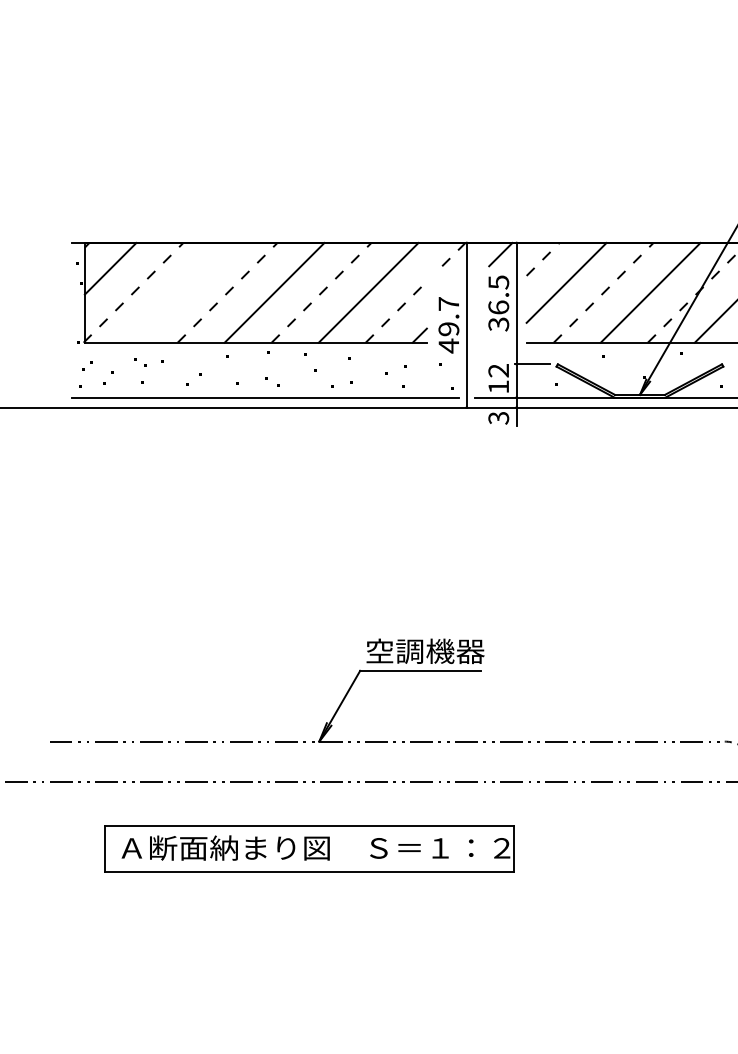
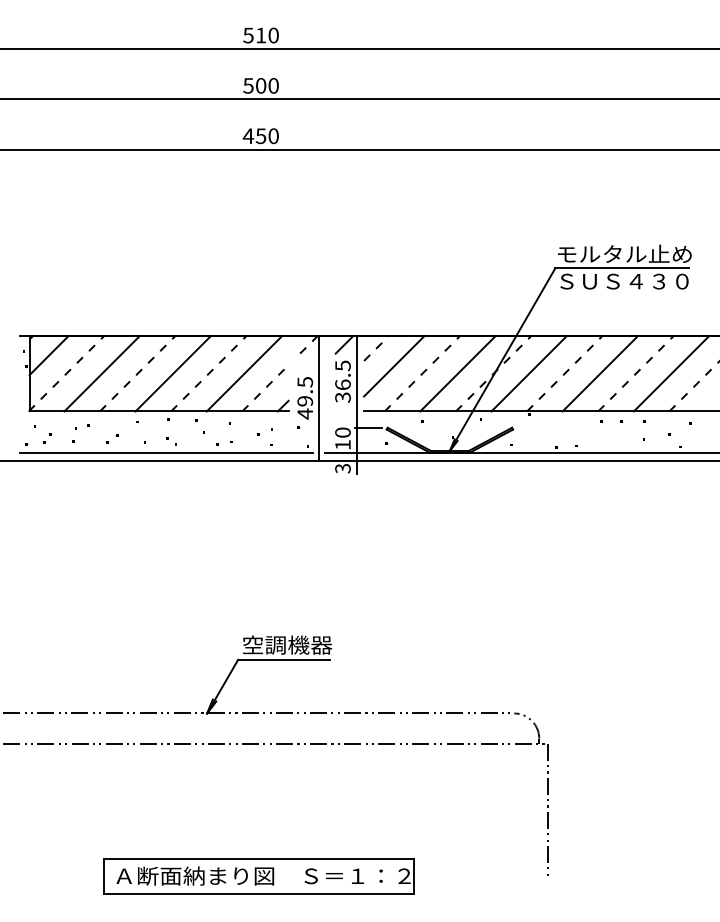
line: (179, 292) -> (101, 373), added
text: (449, 304) -> (305, 382), 49.7 -> 49.5
text: (498, 370) -> (342, 432), 12 -> 10
part: (309, 848) -> (258, 876), moved

